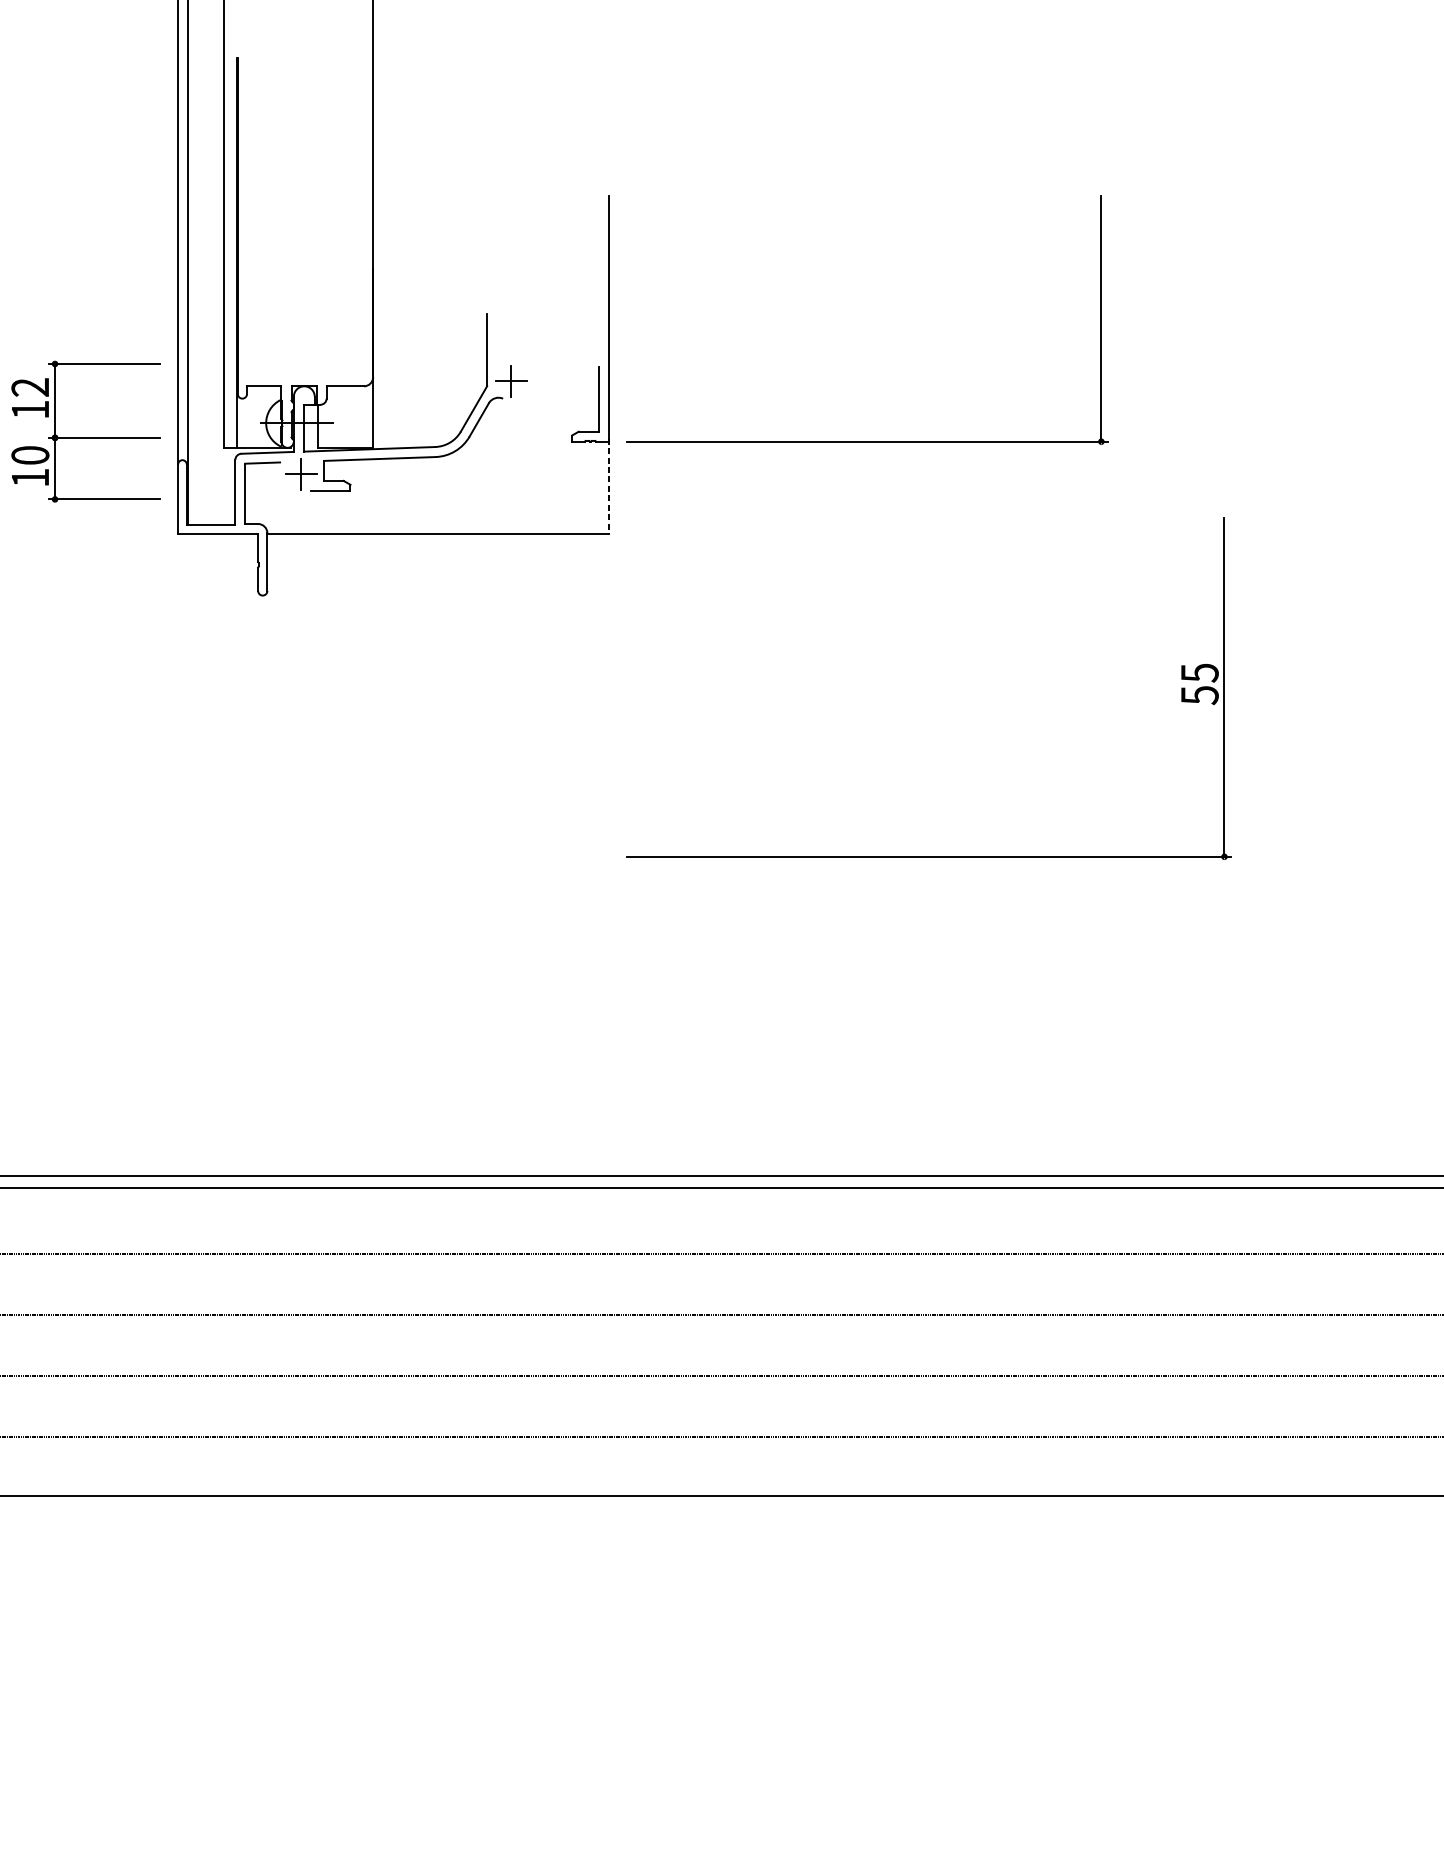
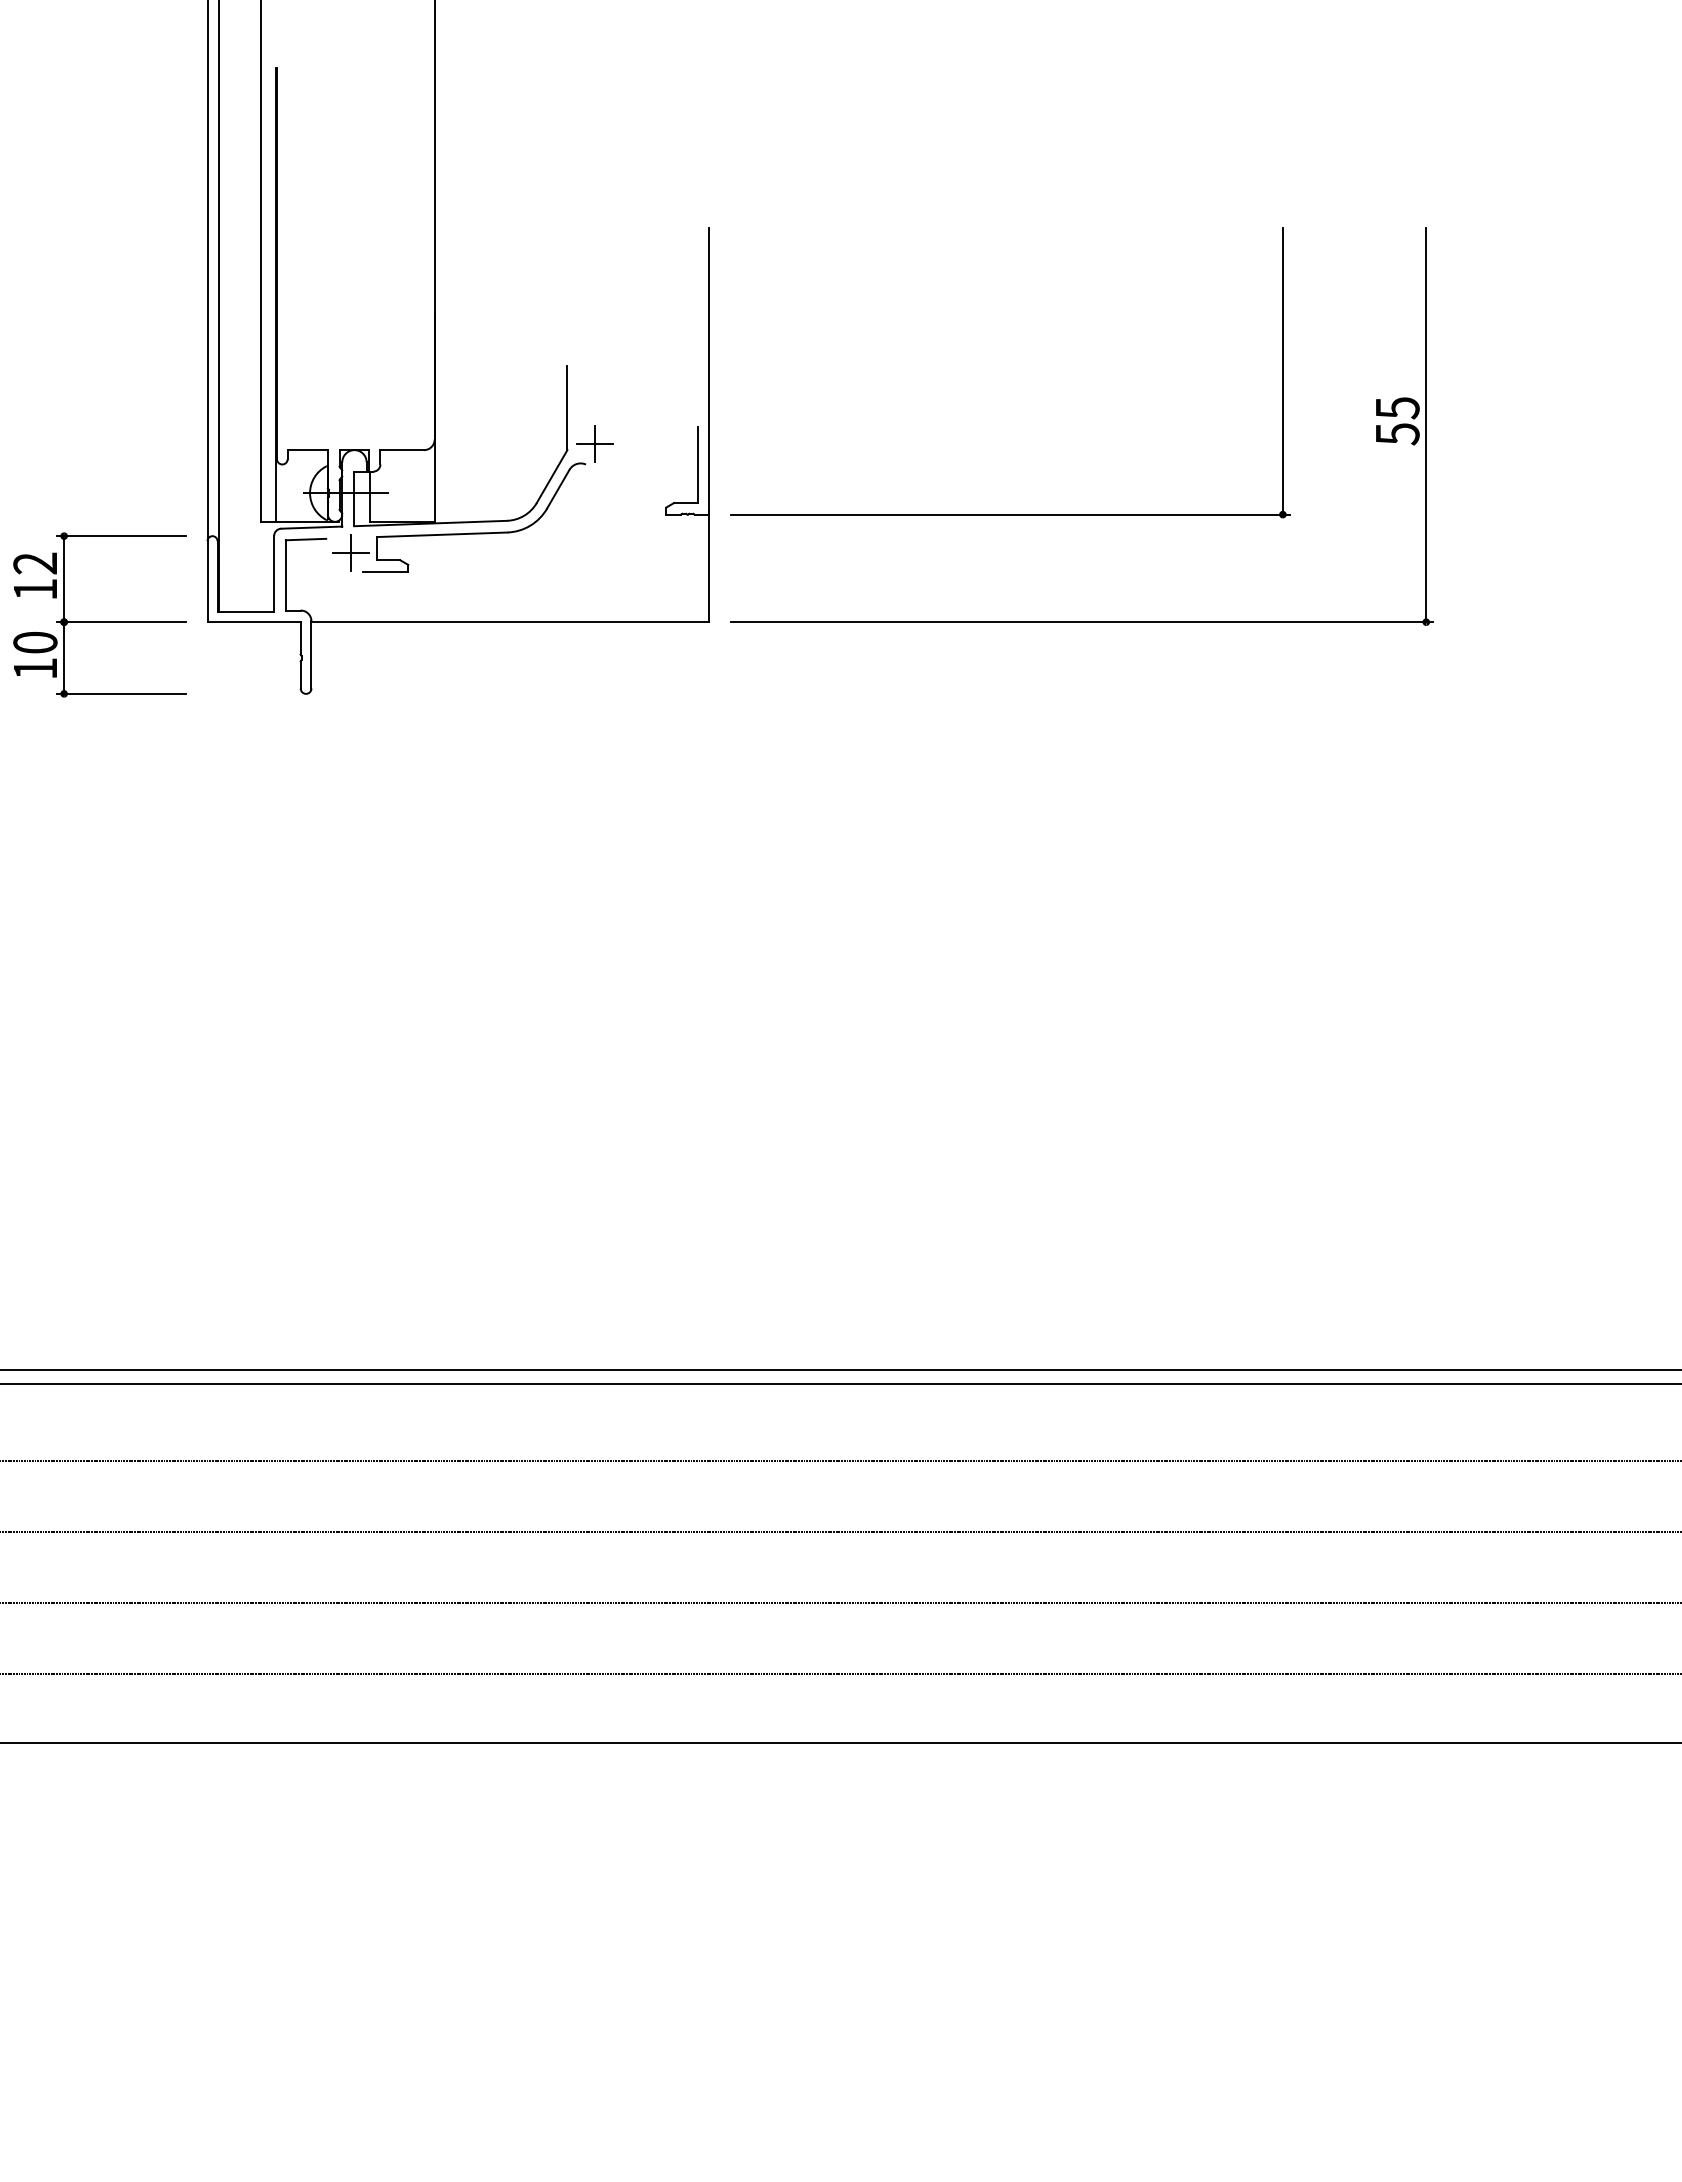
part: (85, 437) -> (99, 621), moved
line: (609, 486) -> (709, 566), dashed -> solid
part: (928, 856) -> (1081, 621), moved

